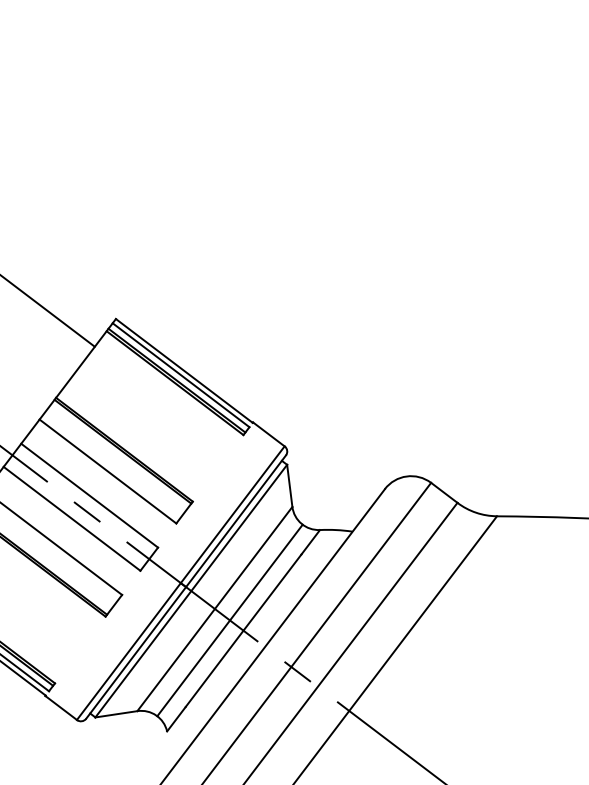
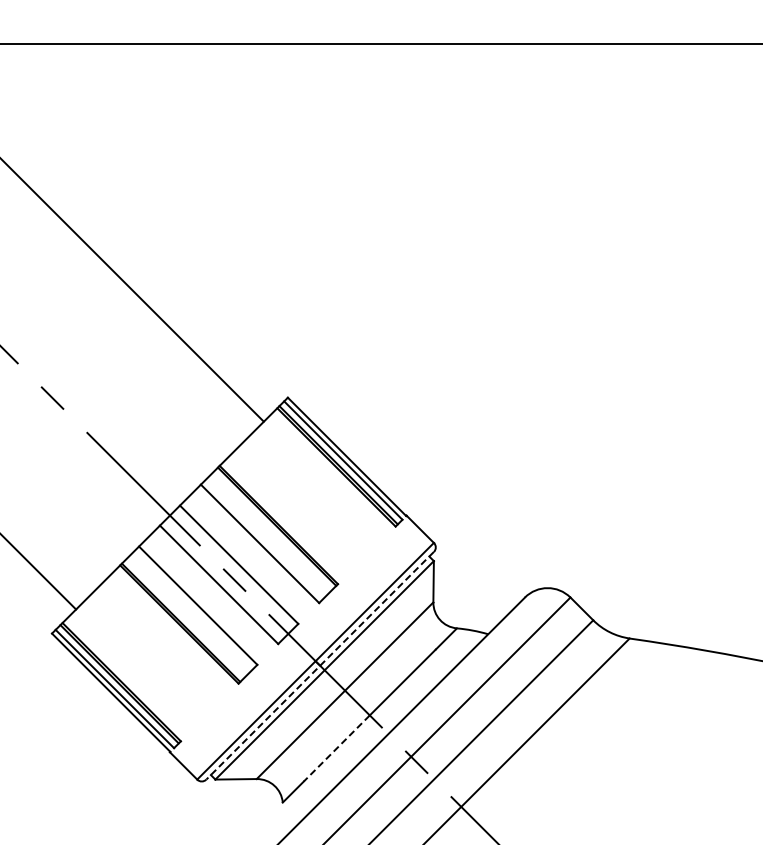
line: (186, 586) -> (320, 665), solid -> dashed
line: (229, 620) -> (357, 703), removed
line: (214, 668) -> (336, 748), solid -> dashed

